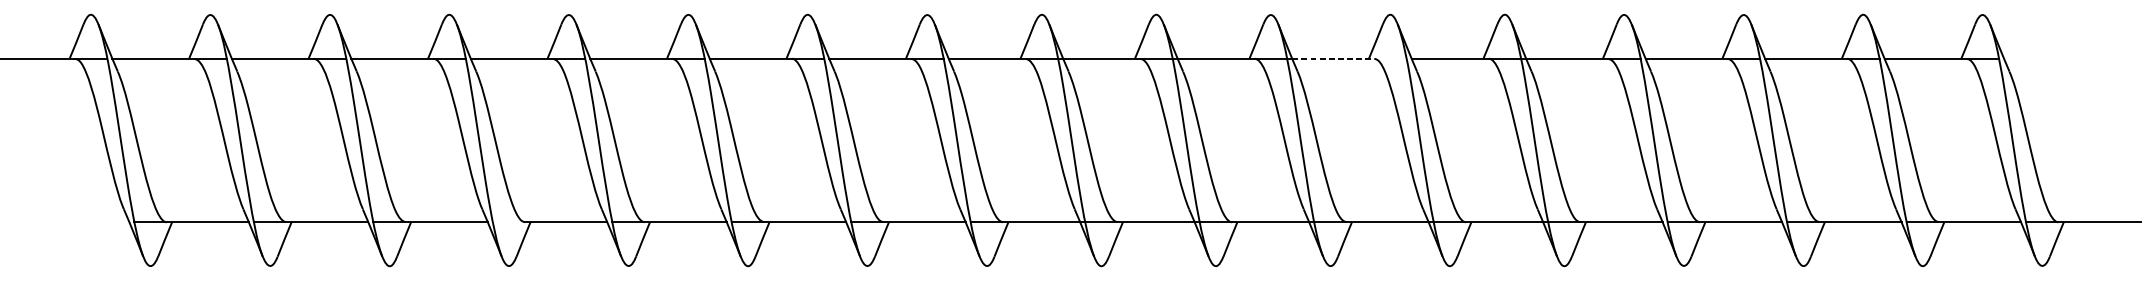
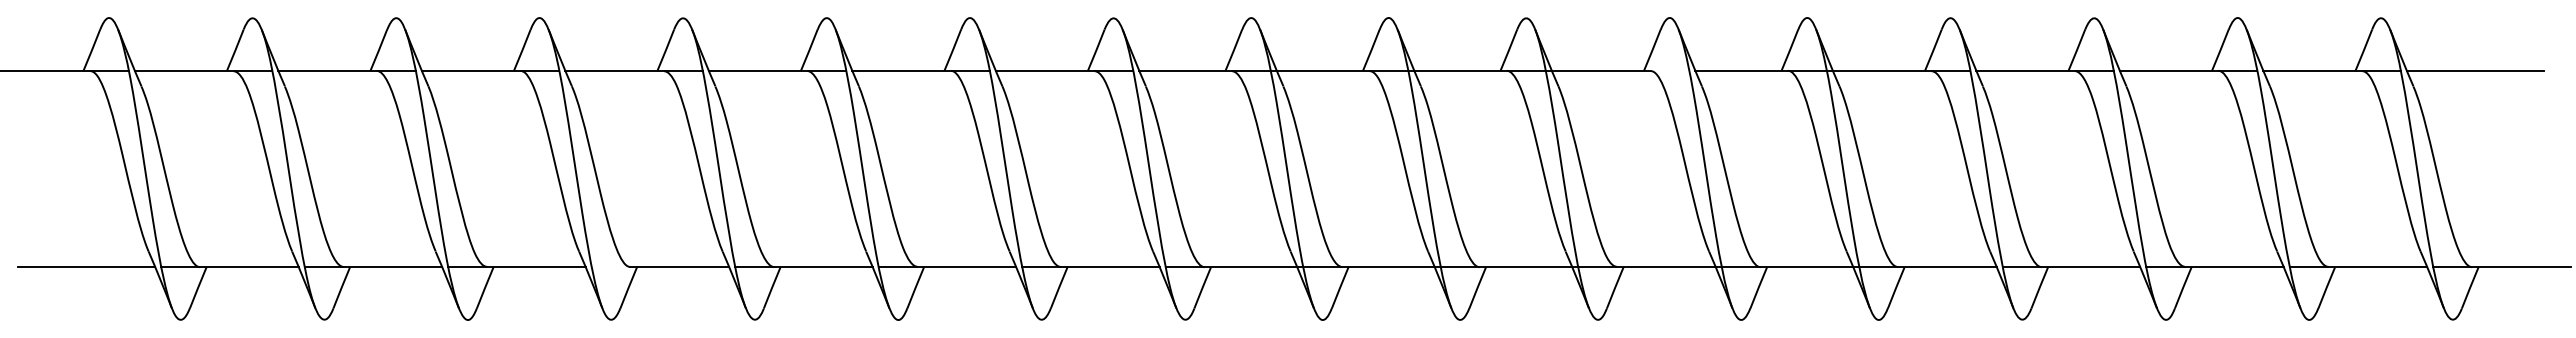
line: (1333, 58) -> (1601, 70), dashed -> solid
line: (2061, 58) -> (2475, 70), added
line: (72, 222) -> (86, 267), added

